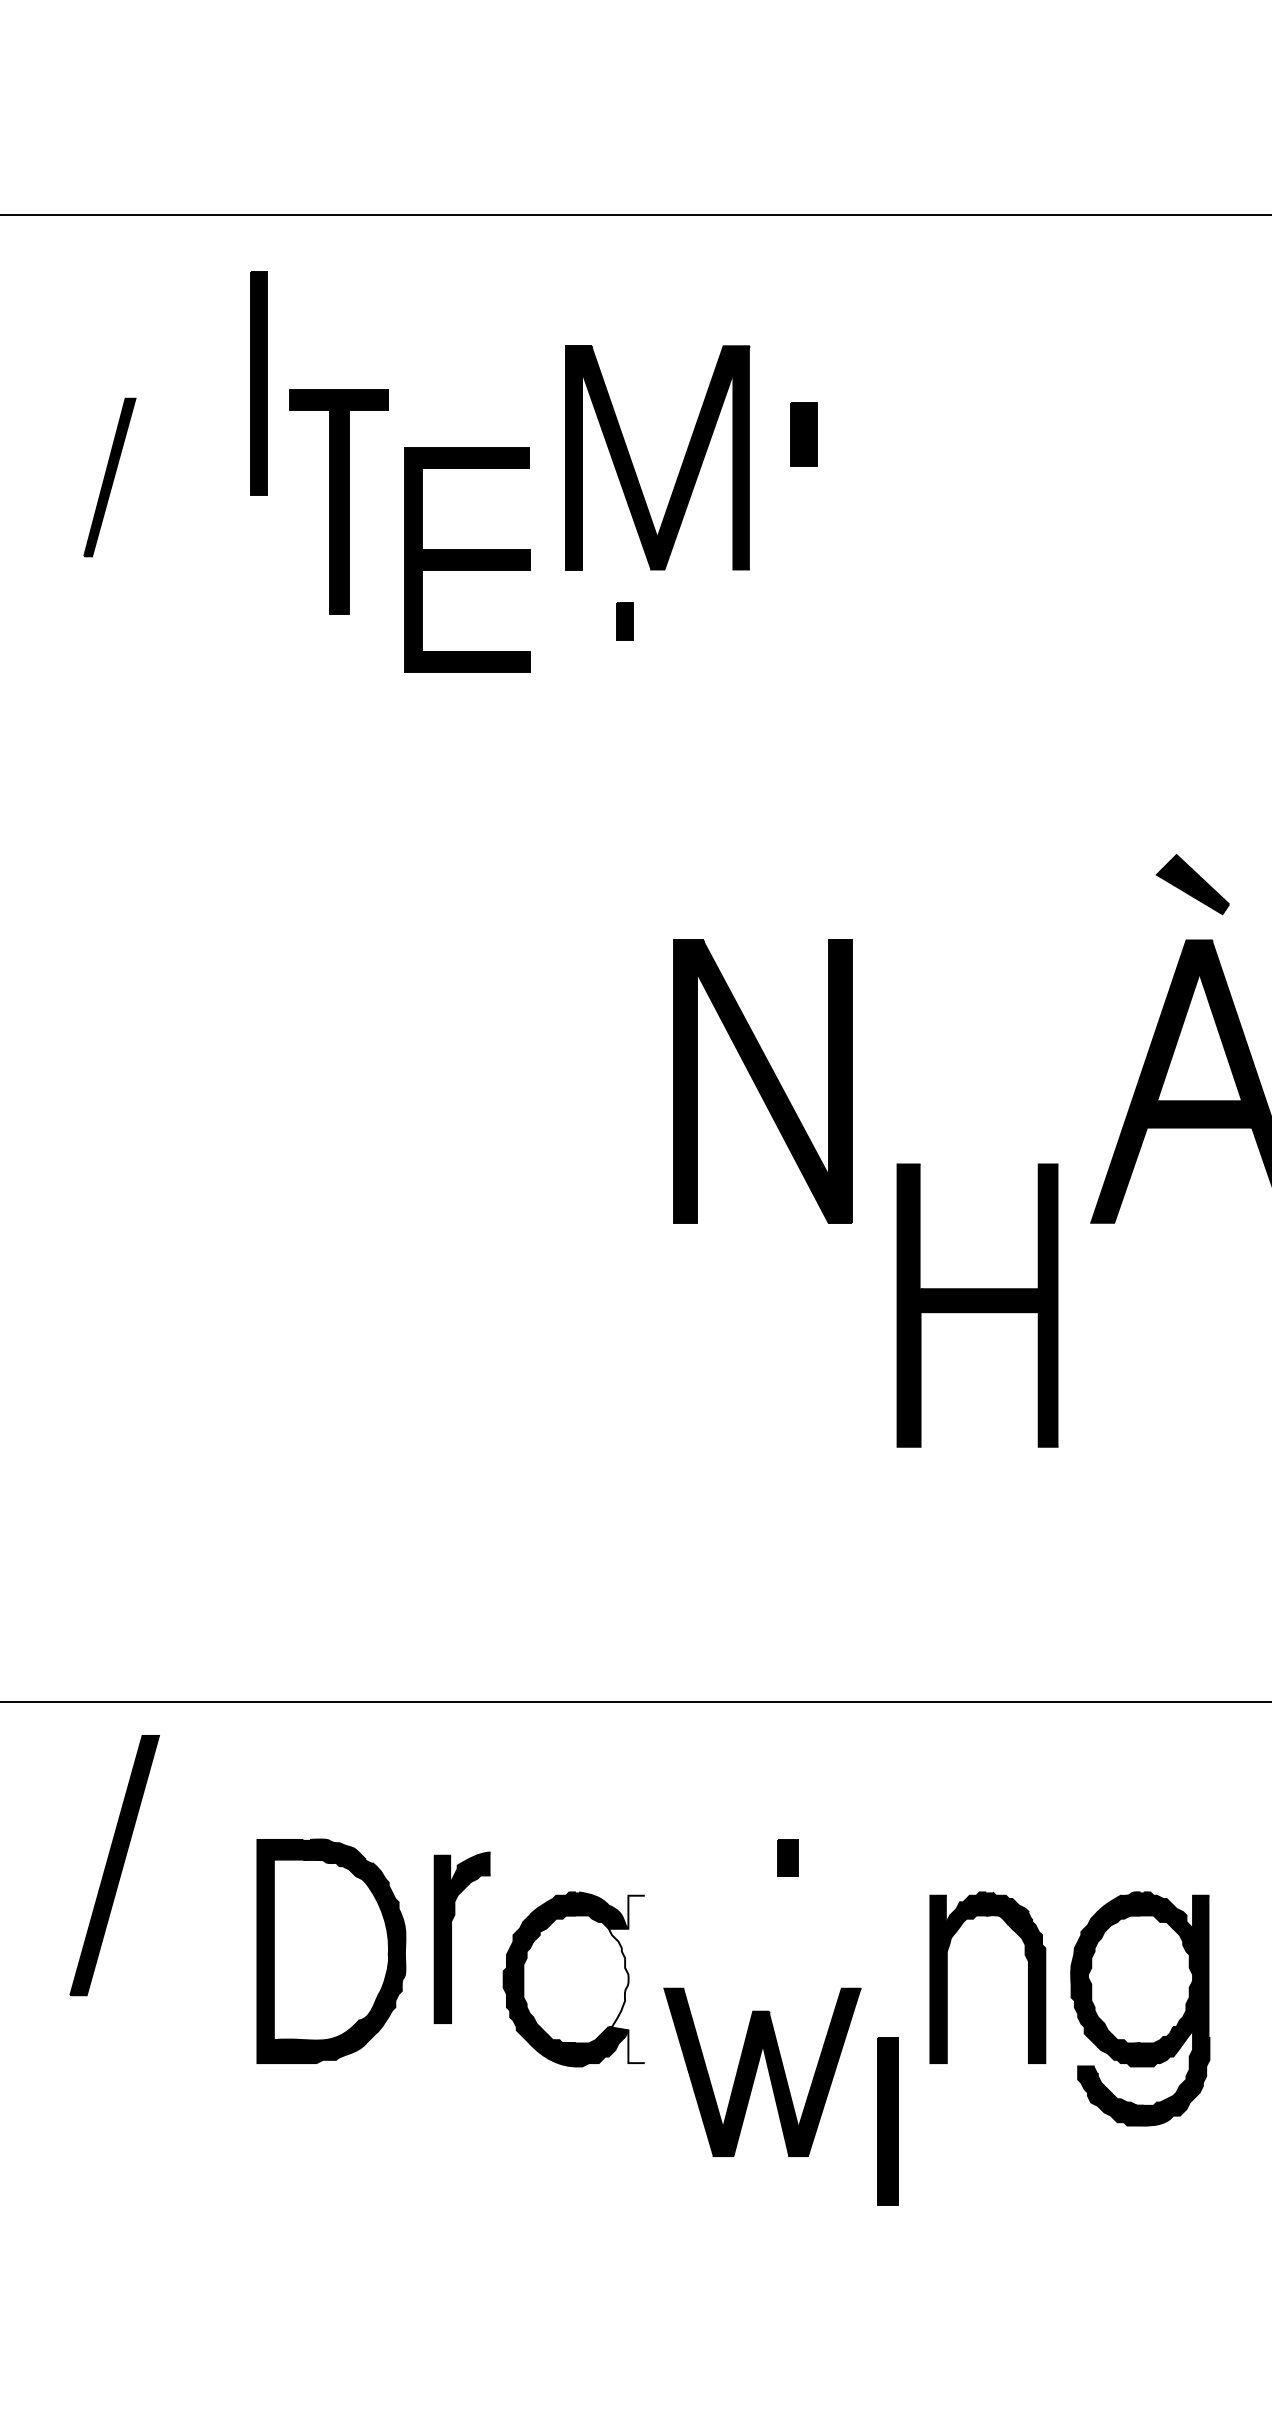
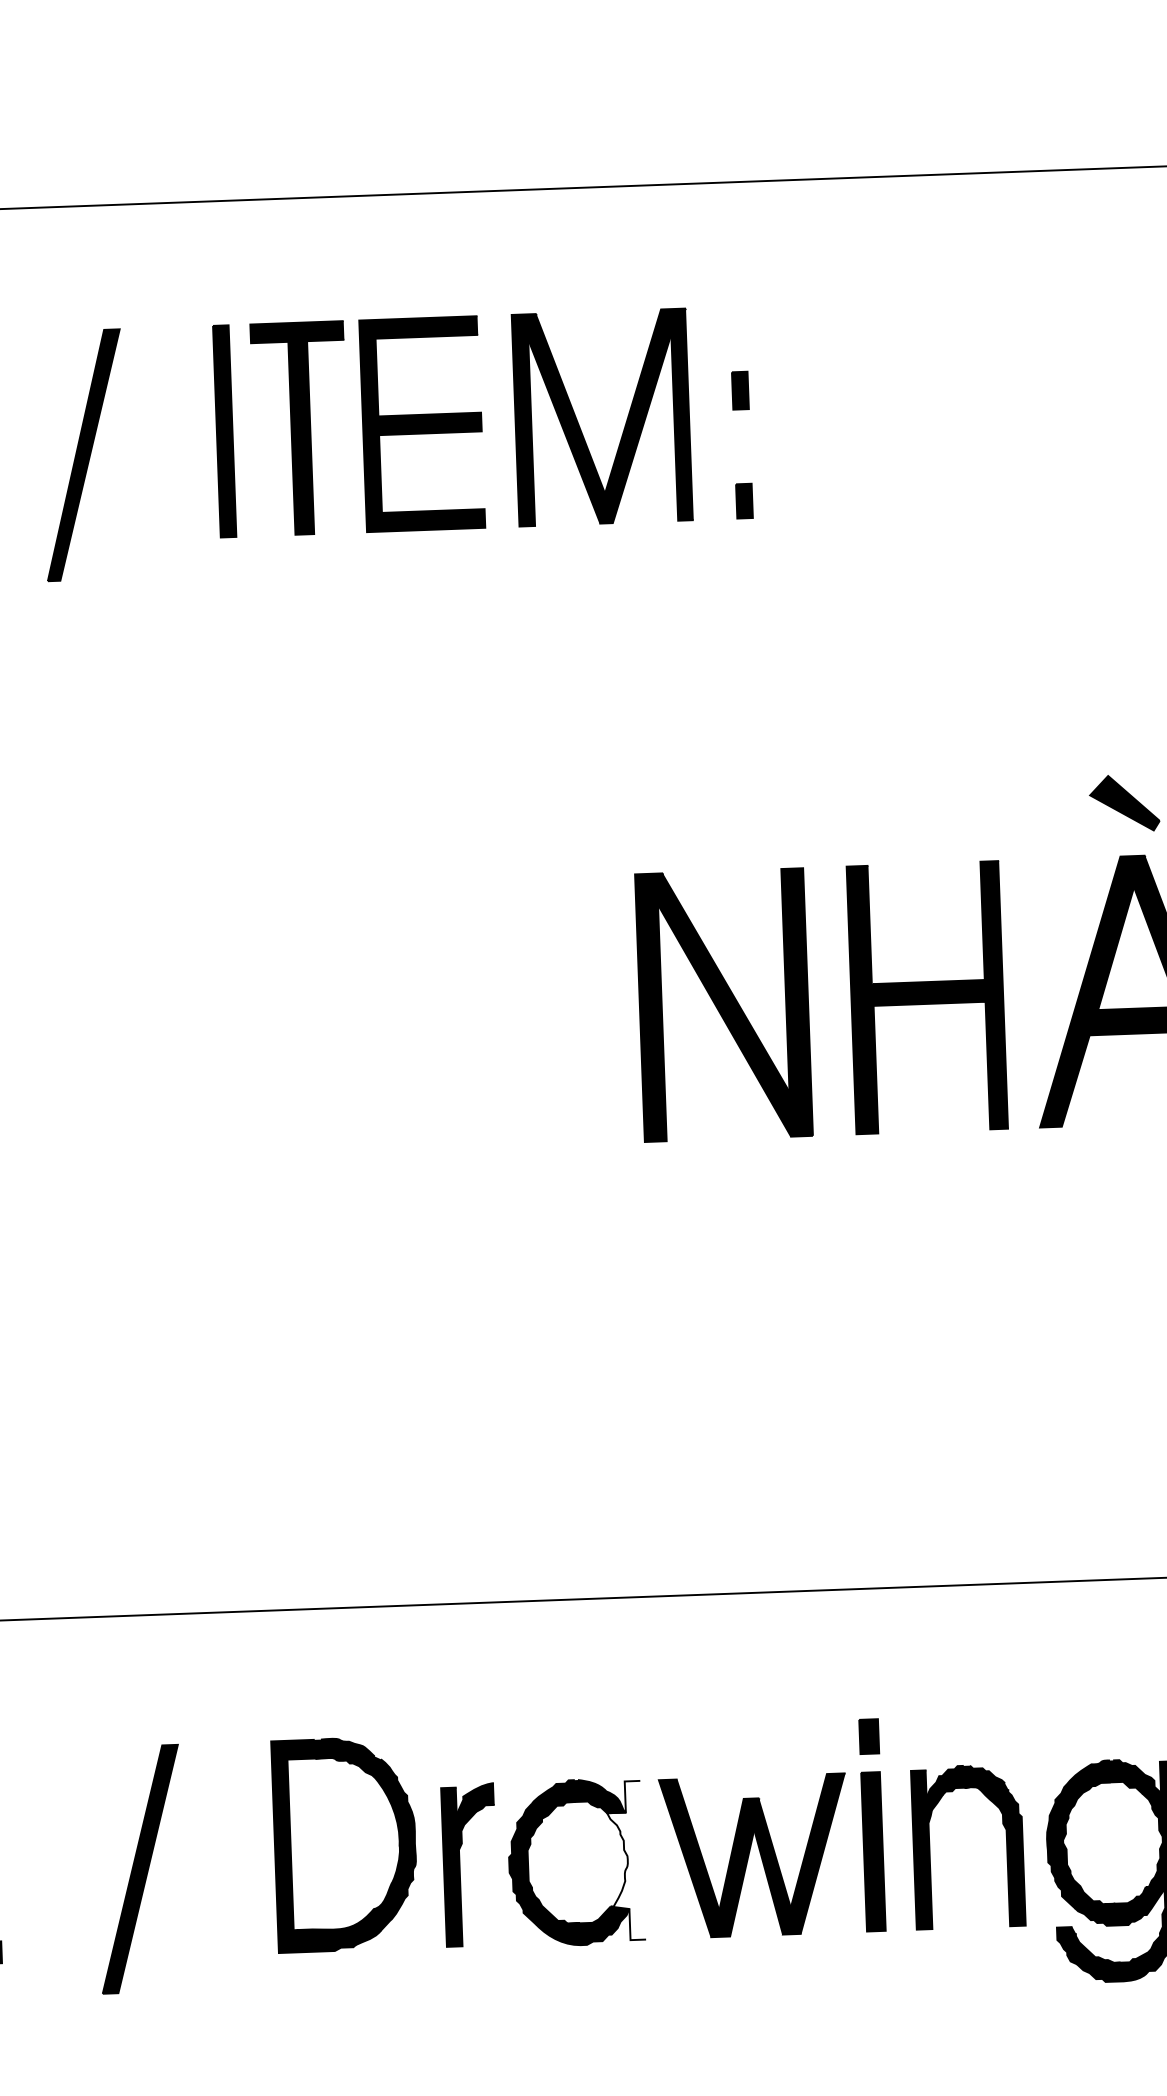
part: (258, 383) -> (224, 431), moved
part: (803, 434) -> (739, 390), size x0.62
part: (109, 477) -> (83, 455), size x1.67
part: (338, 501) -> (299, 428), moved
part: (467, 559) -> (422, 423), moved
part: (624, 621) -> (743, 501), moved
part: (977, 1305) -> (927, 997), moved
part: (787, 1857) -> (868, 1736), moved
part: (114, 1865) -> (140, 1869), moved
part: (451, 1937) -> (459, 1865), moved
part: (762, 2071) -> (754, 1855), moved
part: (887, 2121) -> (873, 1851), moved

